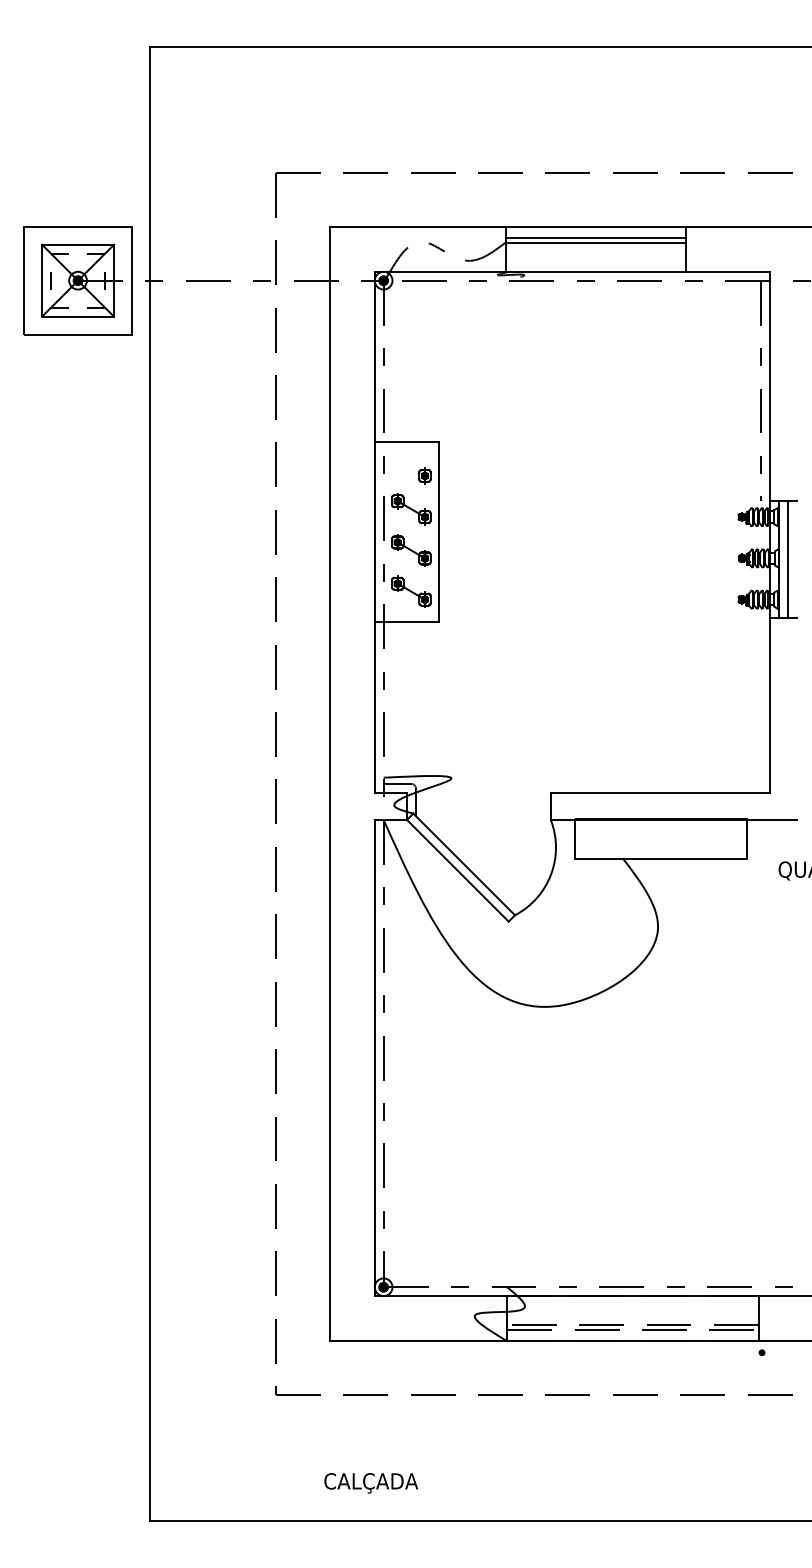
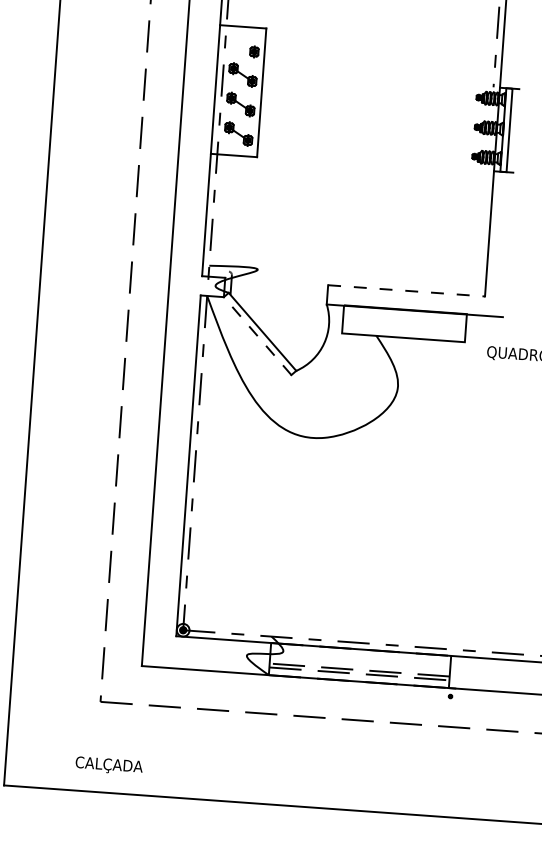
line: (397, 783) -> (218, 270), removed
line: (660, 792) -> (406, 290), solid -> dashed
line: (457, 870) -> (257, 335), solid -> dashed
text: (371, 1483) -> (109, 766), moved

